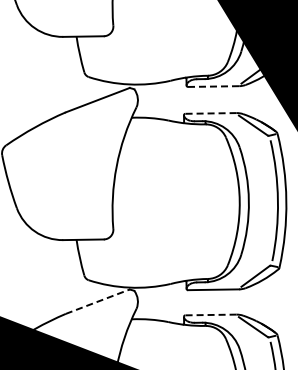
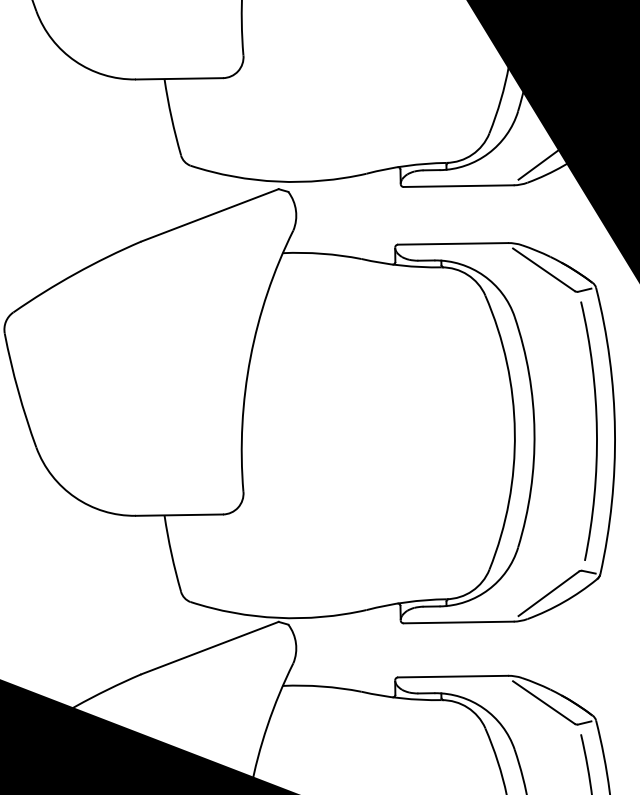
line: (213, 86) -> (458, 185), dashed -> solid
line: (210, 113) -> (452, 243), dashed -> solid
line: (98, 301) -> (211, 647), dashed -> solid
line: (210, 314) -> (452, 675), dashed -> solid

